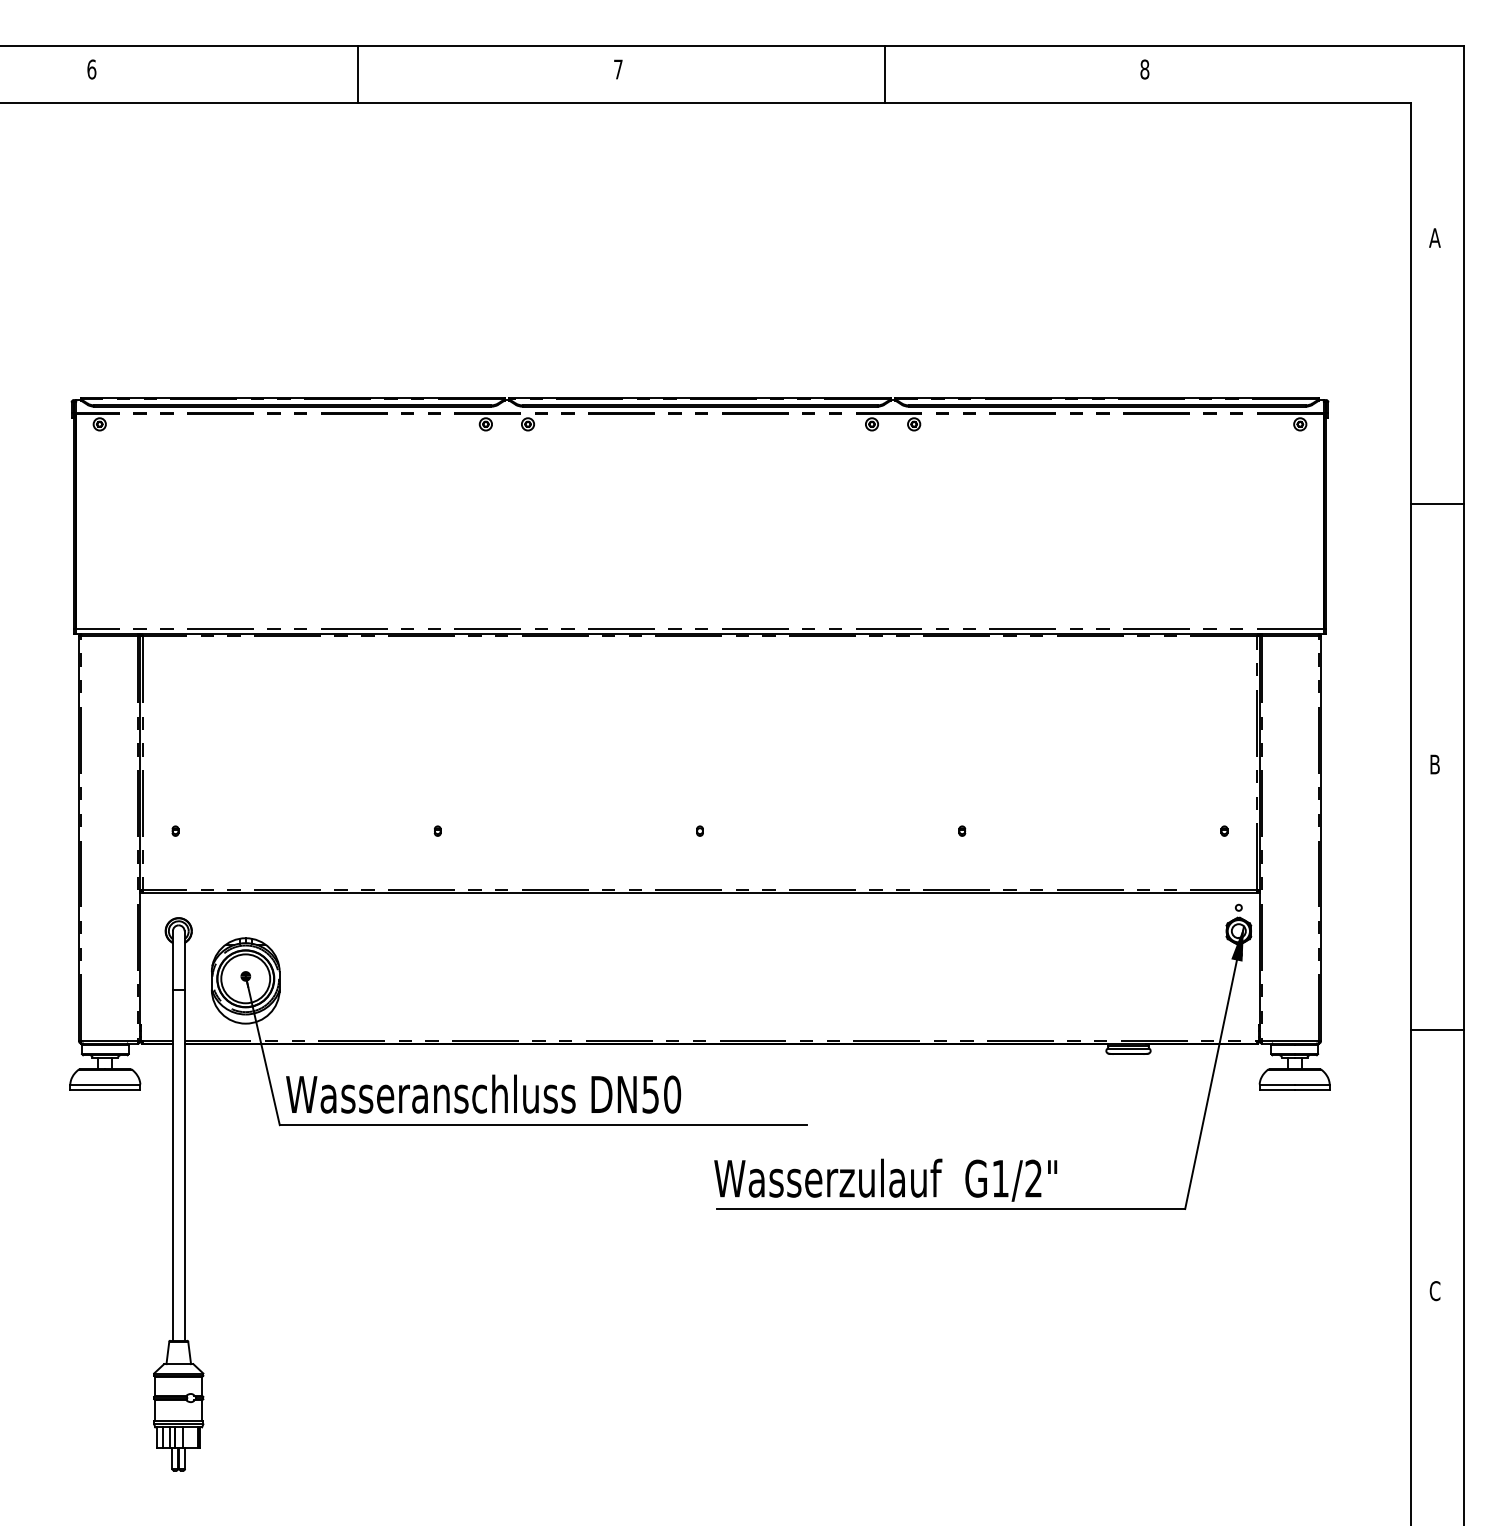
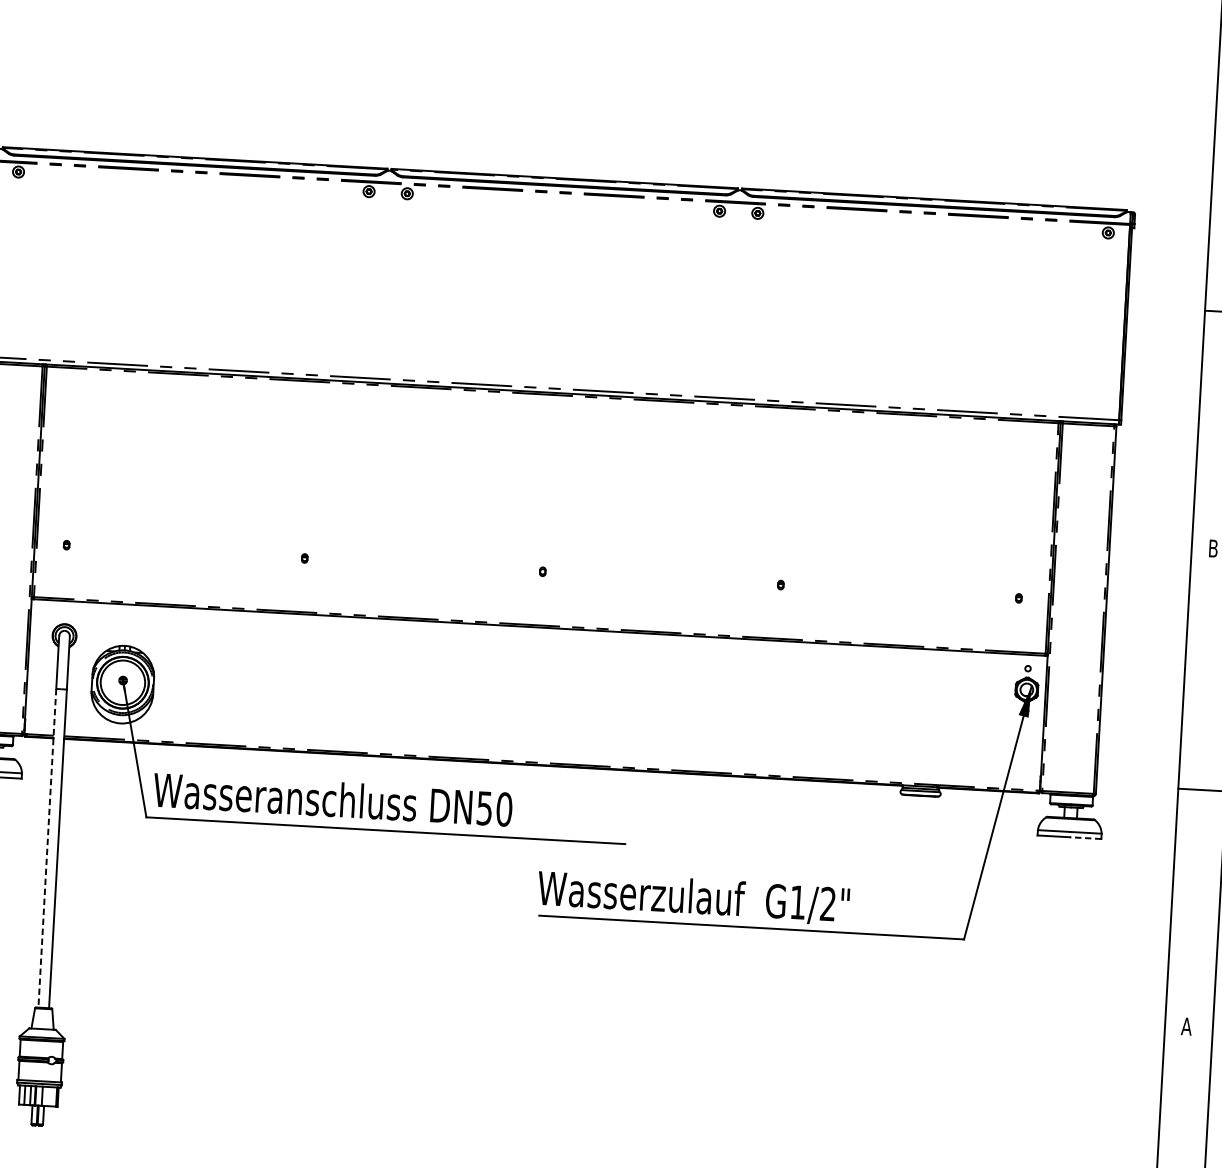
line: (1312, 1090) -> (1085, 838), solid -> dashed
line: (172, 1165) -> (46, 848), solid -> dashed
text: (1434, 1291) -> (1186, 1026), C -> A

